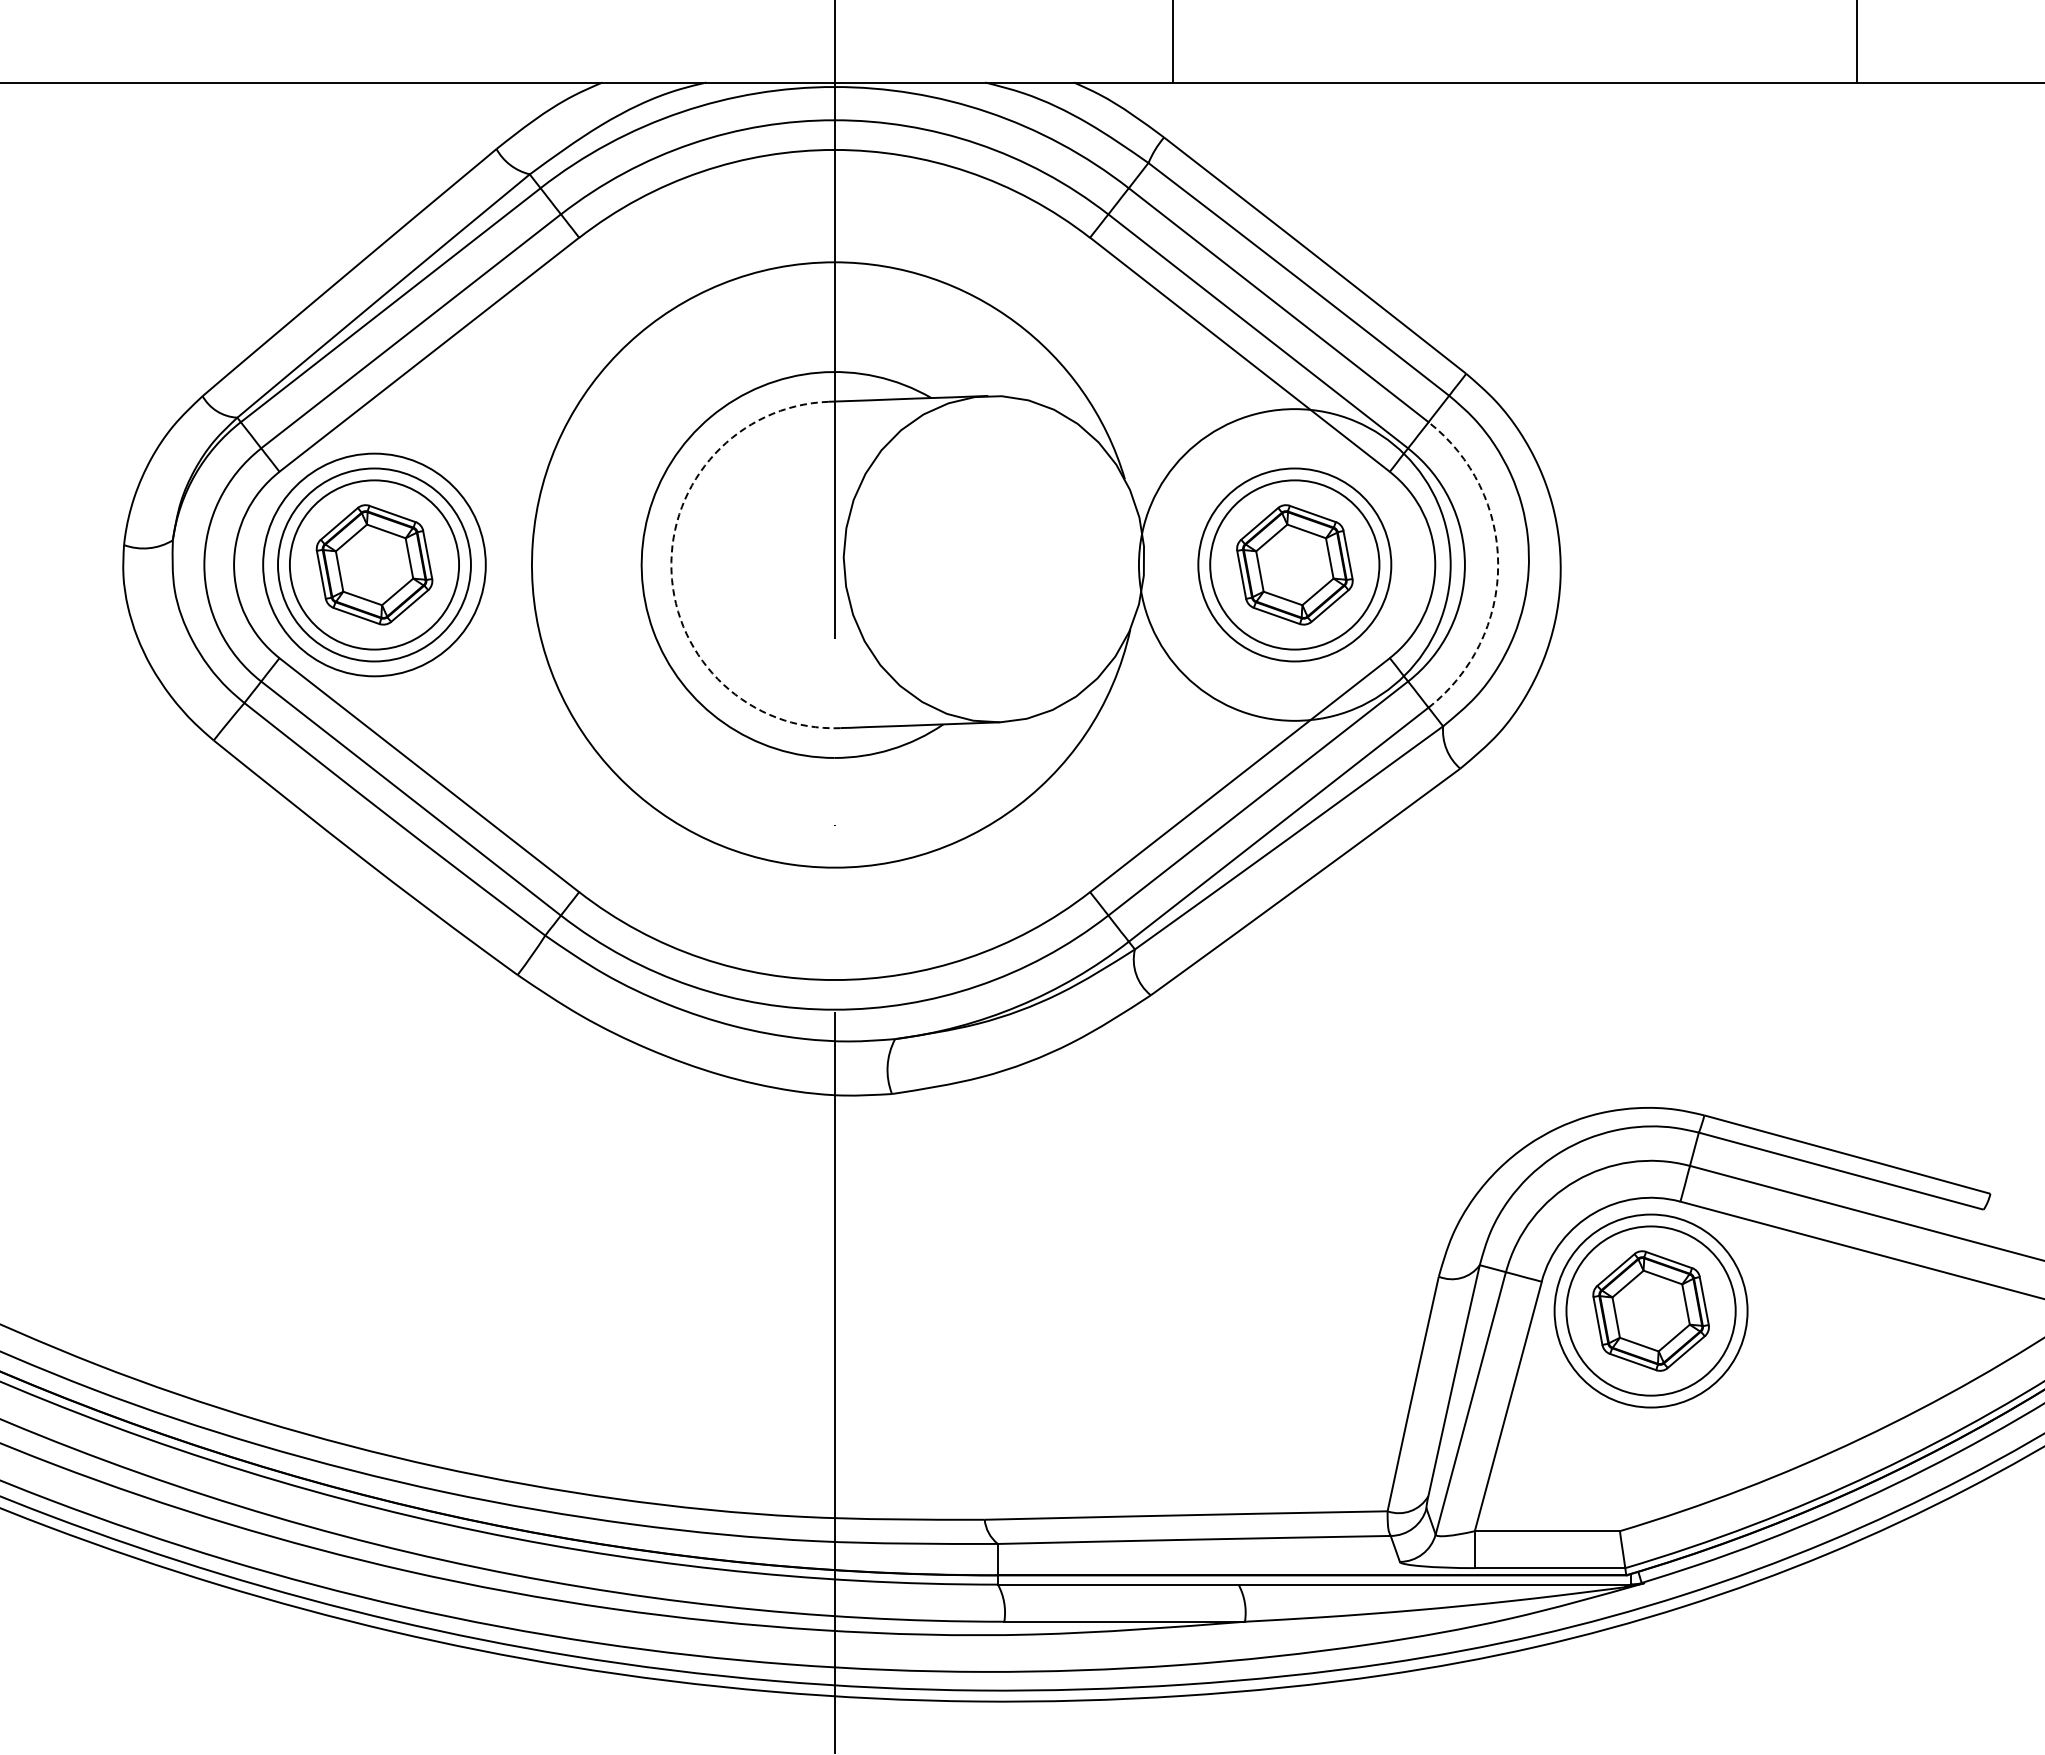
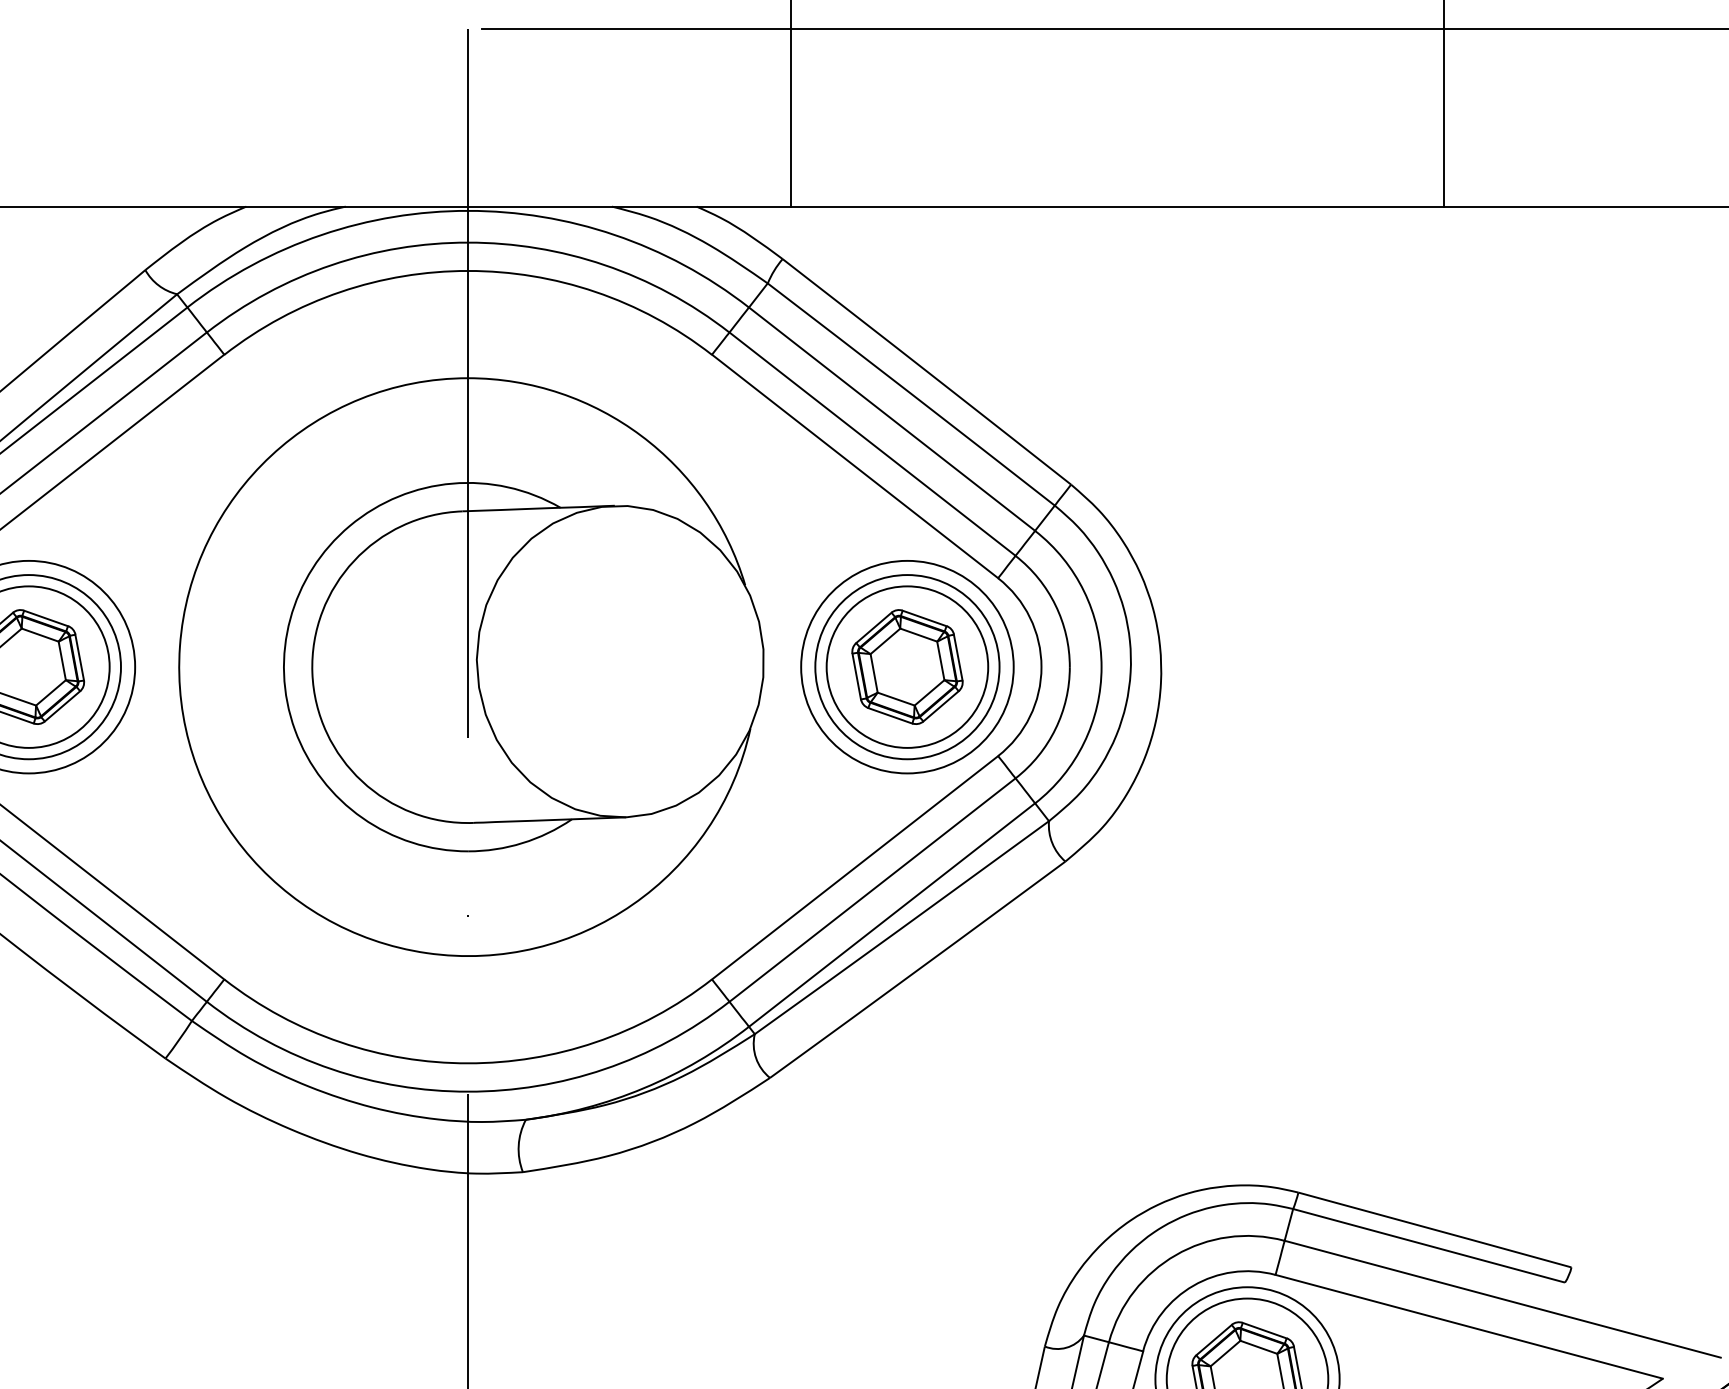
circle: (1294, 564) -> (907, 666), size x0.71
arc: (1498, 564) -> (1101, 666), dashed -> solid
arc: (671, 570) -> (312, 672), dashed -> solid

